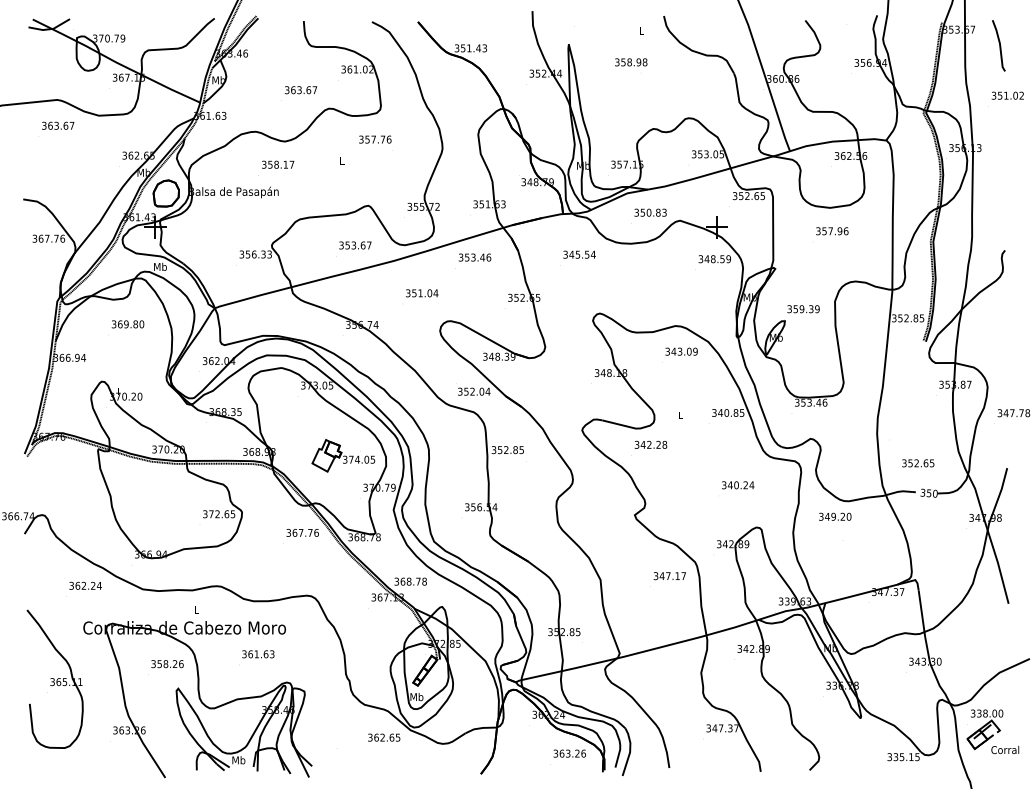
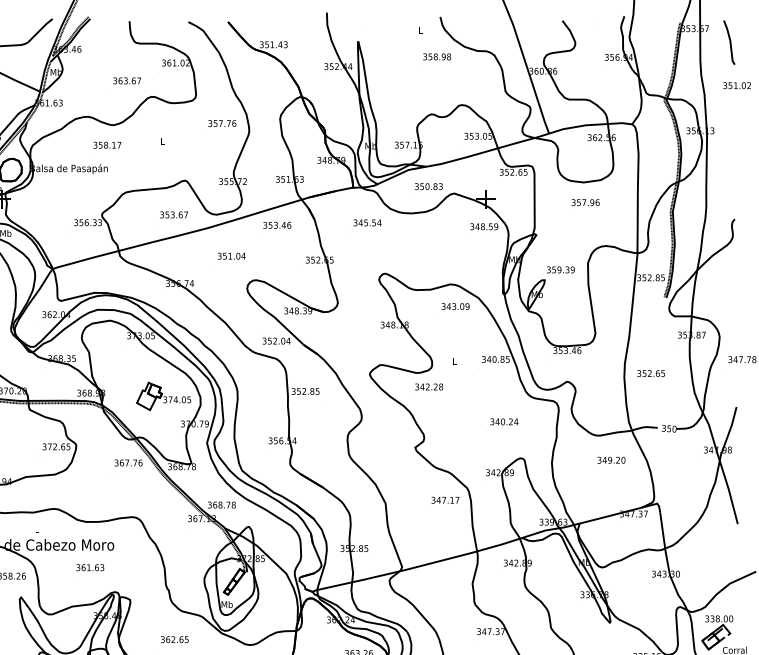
text: (631, 62) -> (437, 57), moved
text: (375, 139) -> (222, 123), moved
text: (918, 463) -> (651, 373), moved
text: (835, 516) -> (611, 460), moved
text: (384, 737) -> (175, 639), moved

